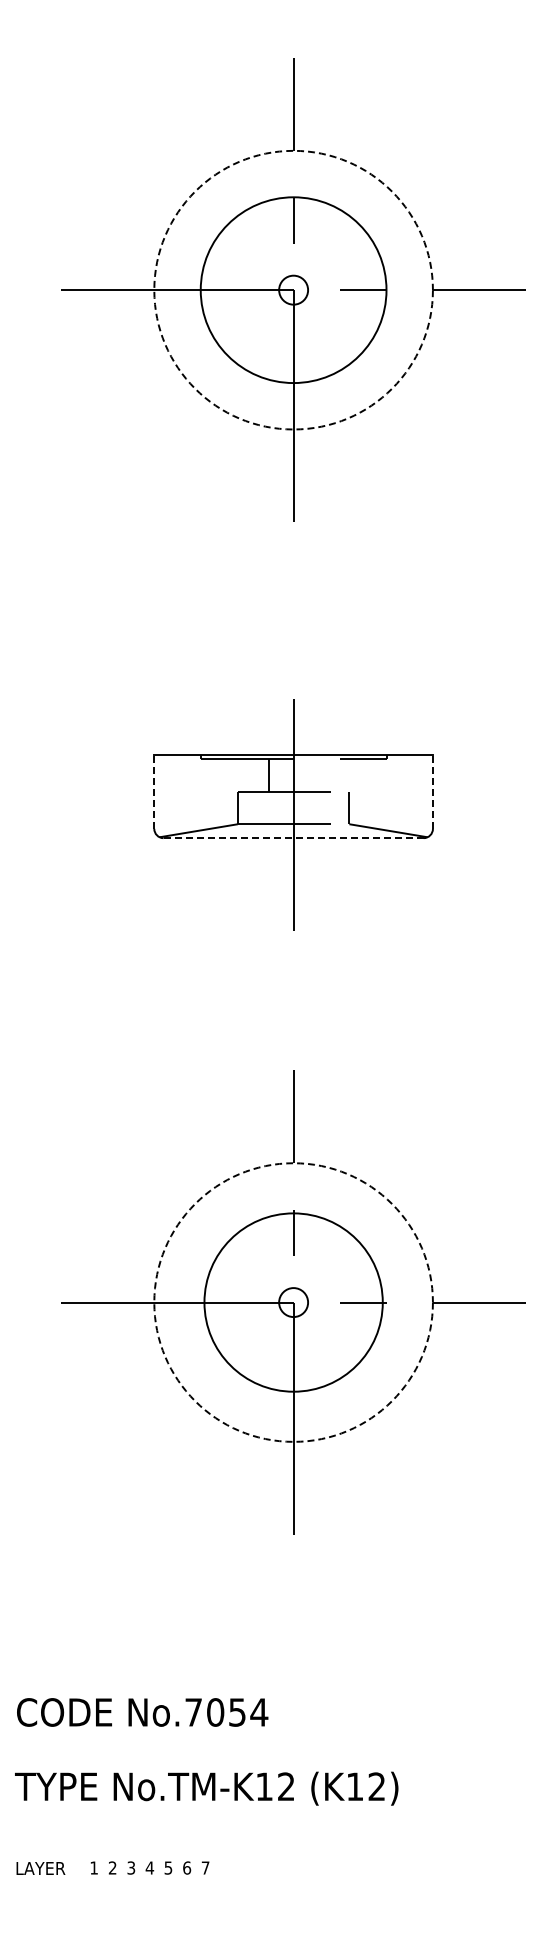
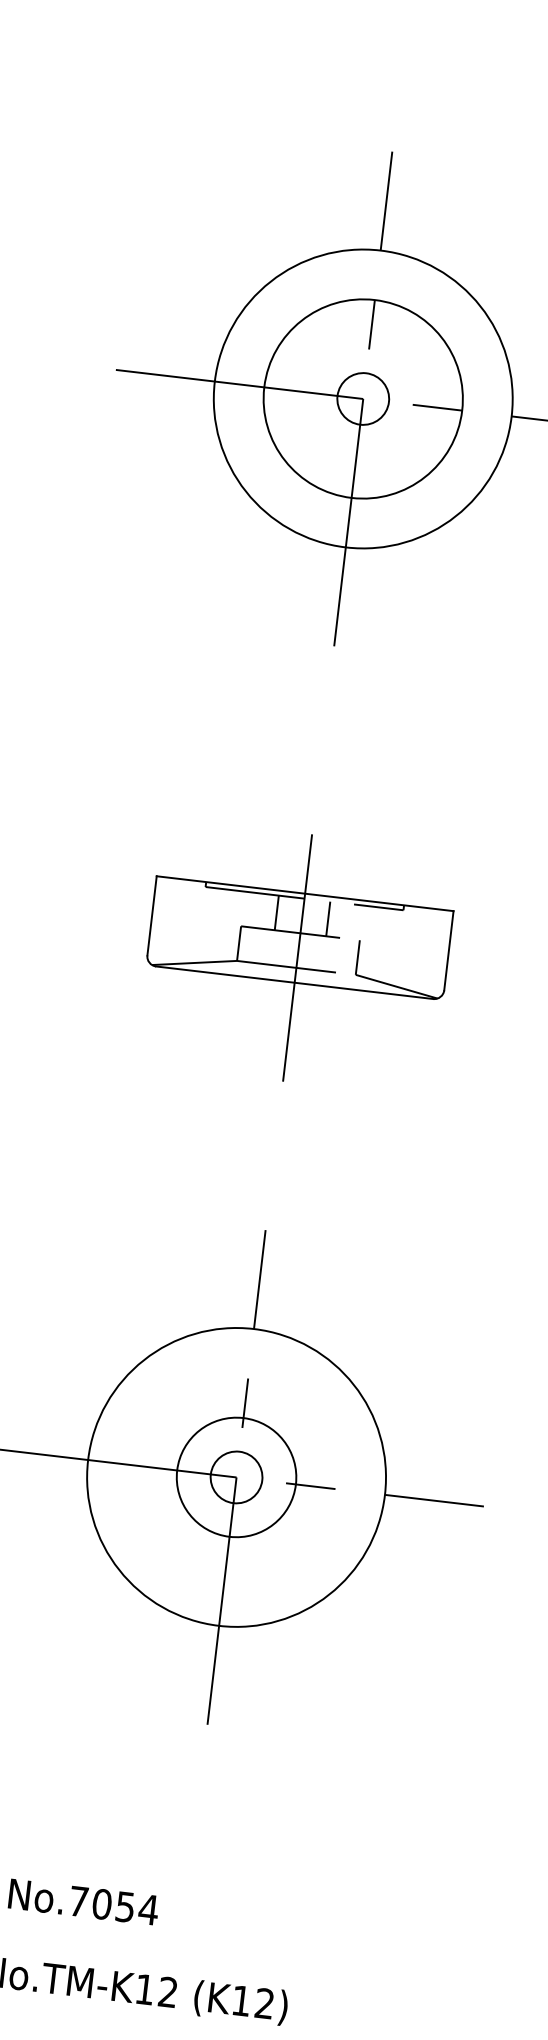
circle: (293, 289) -> (363, 398), dashed -> solid
circle: (293, 290) -> (363, 399), size x1.67
line: (317, 775) -> (327, 918), added
line: (154, 791) -> (152, 915), dashed -> solid
line: (432, 791) -> (448, 950), dashed -> solid
line: (294, 838) -> (295, 983), dashed -> solid
circle: (293, 1302) -> (236, 1477), dashed -> solid
circle: (293, 1302) -> (236, 1477), size x0.62
circle: (293, 1302) -> (236, 1477), size x1.67

